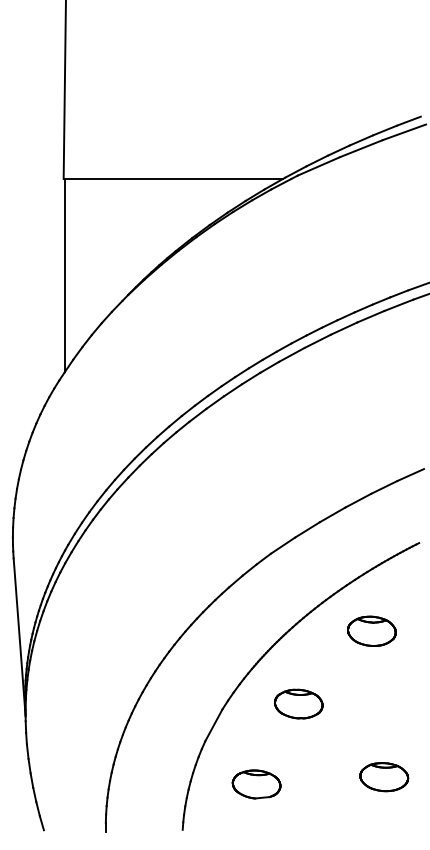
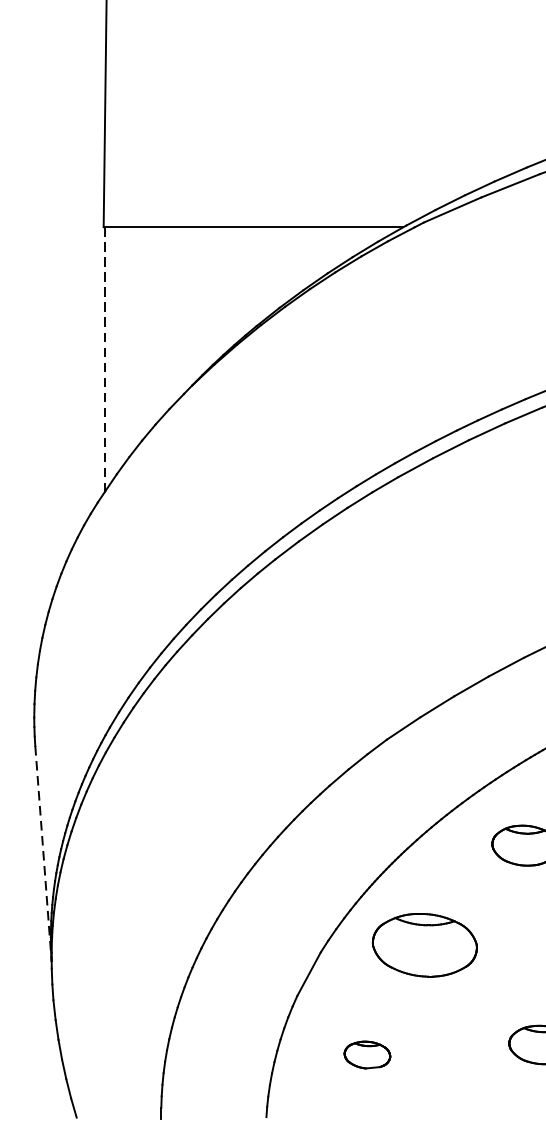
line: (64, 275) -> (104, 359), solid -> dashed
line: (19, 637) -> (43, 854), solid -> dashed
part: (298, 703) -> (424, 944), size x1.6
part: (256, 784) -> (367, 1055), size x0.7

